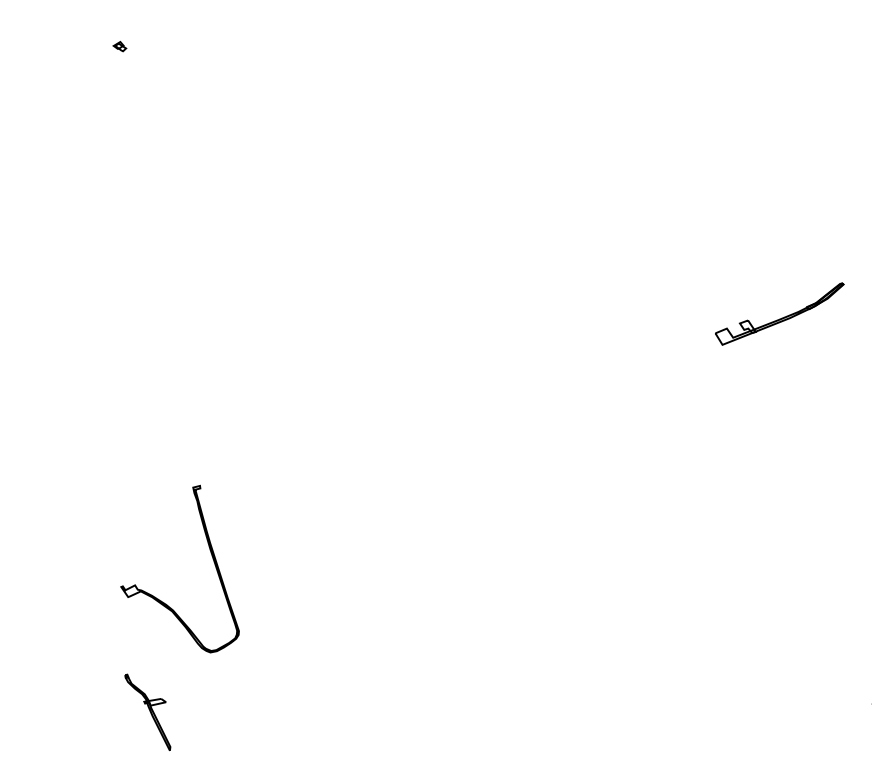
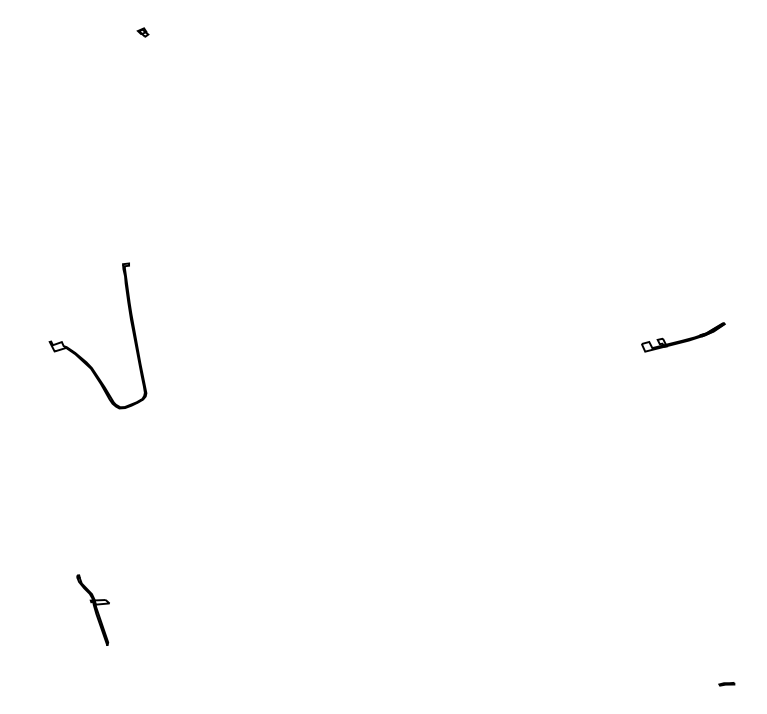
part: (780, 314) -> (683, 337), size x0.71
part: (159, 598) -> (81, 356), moved

